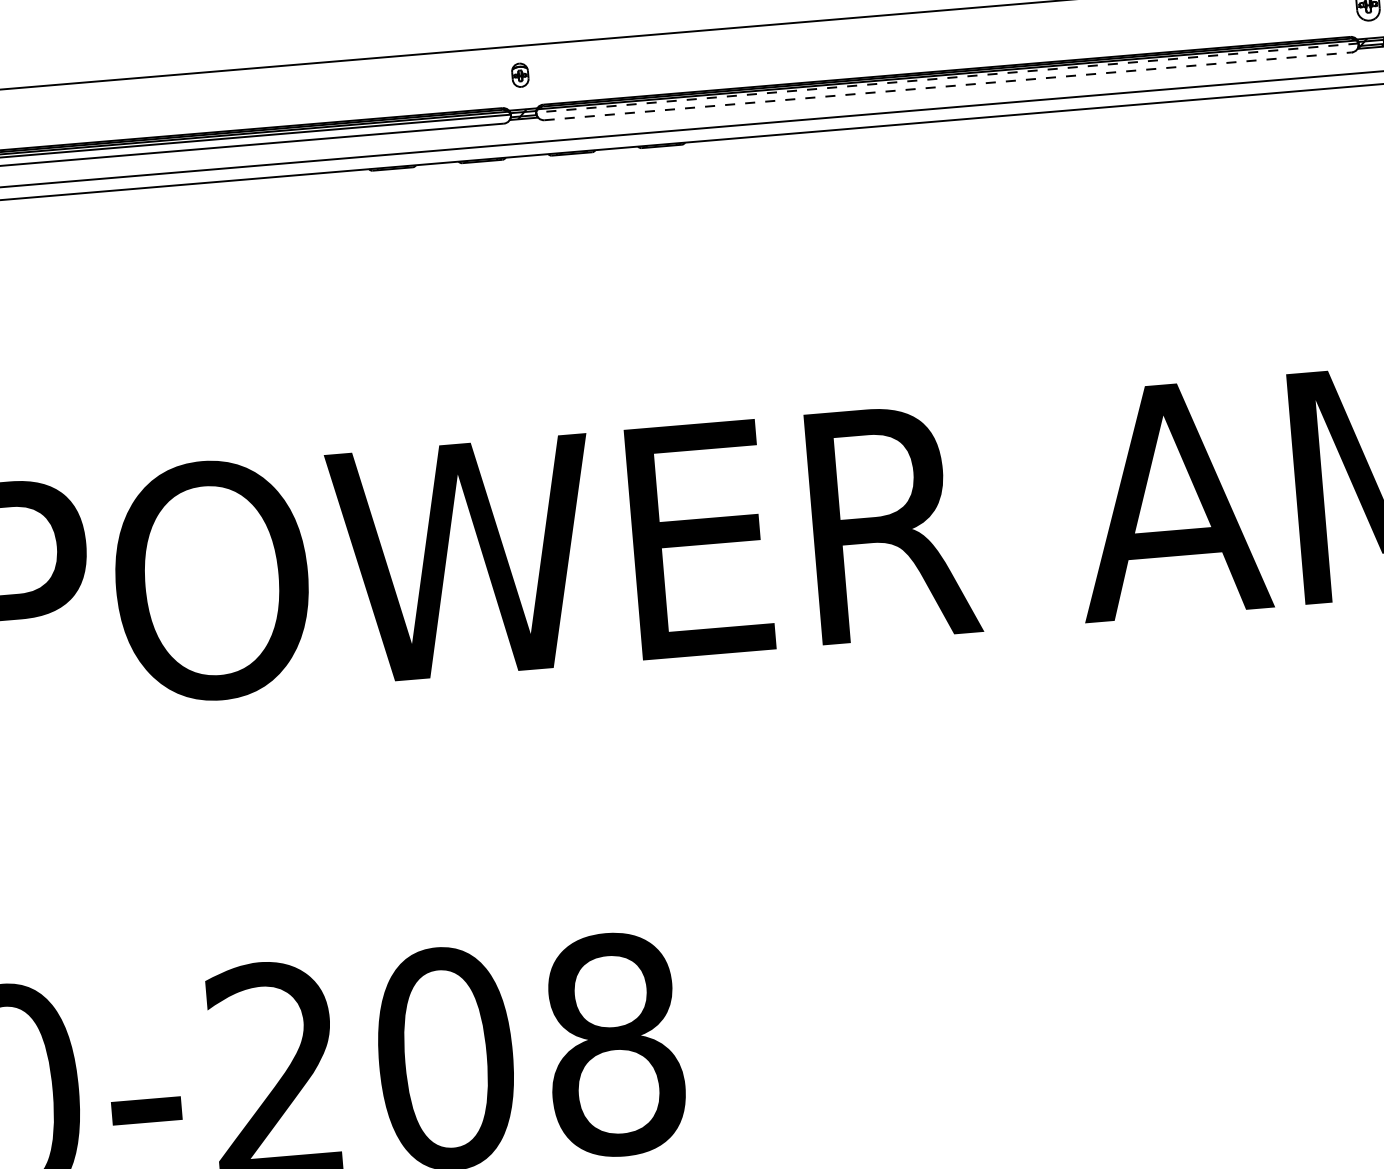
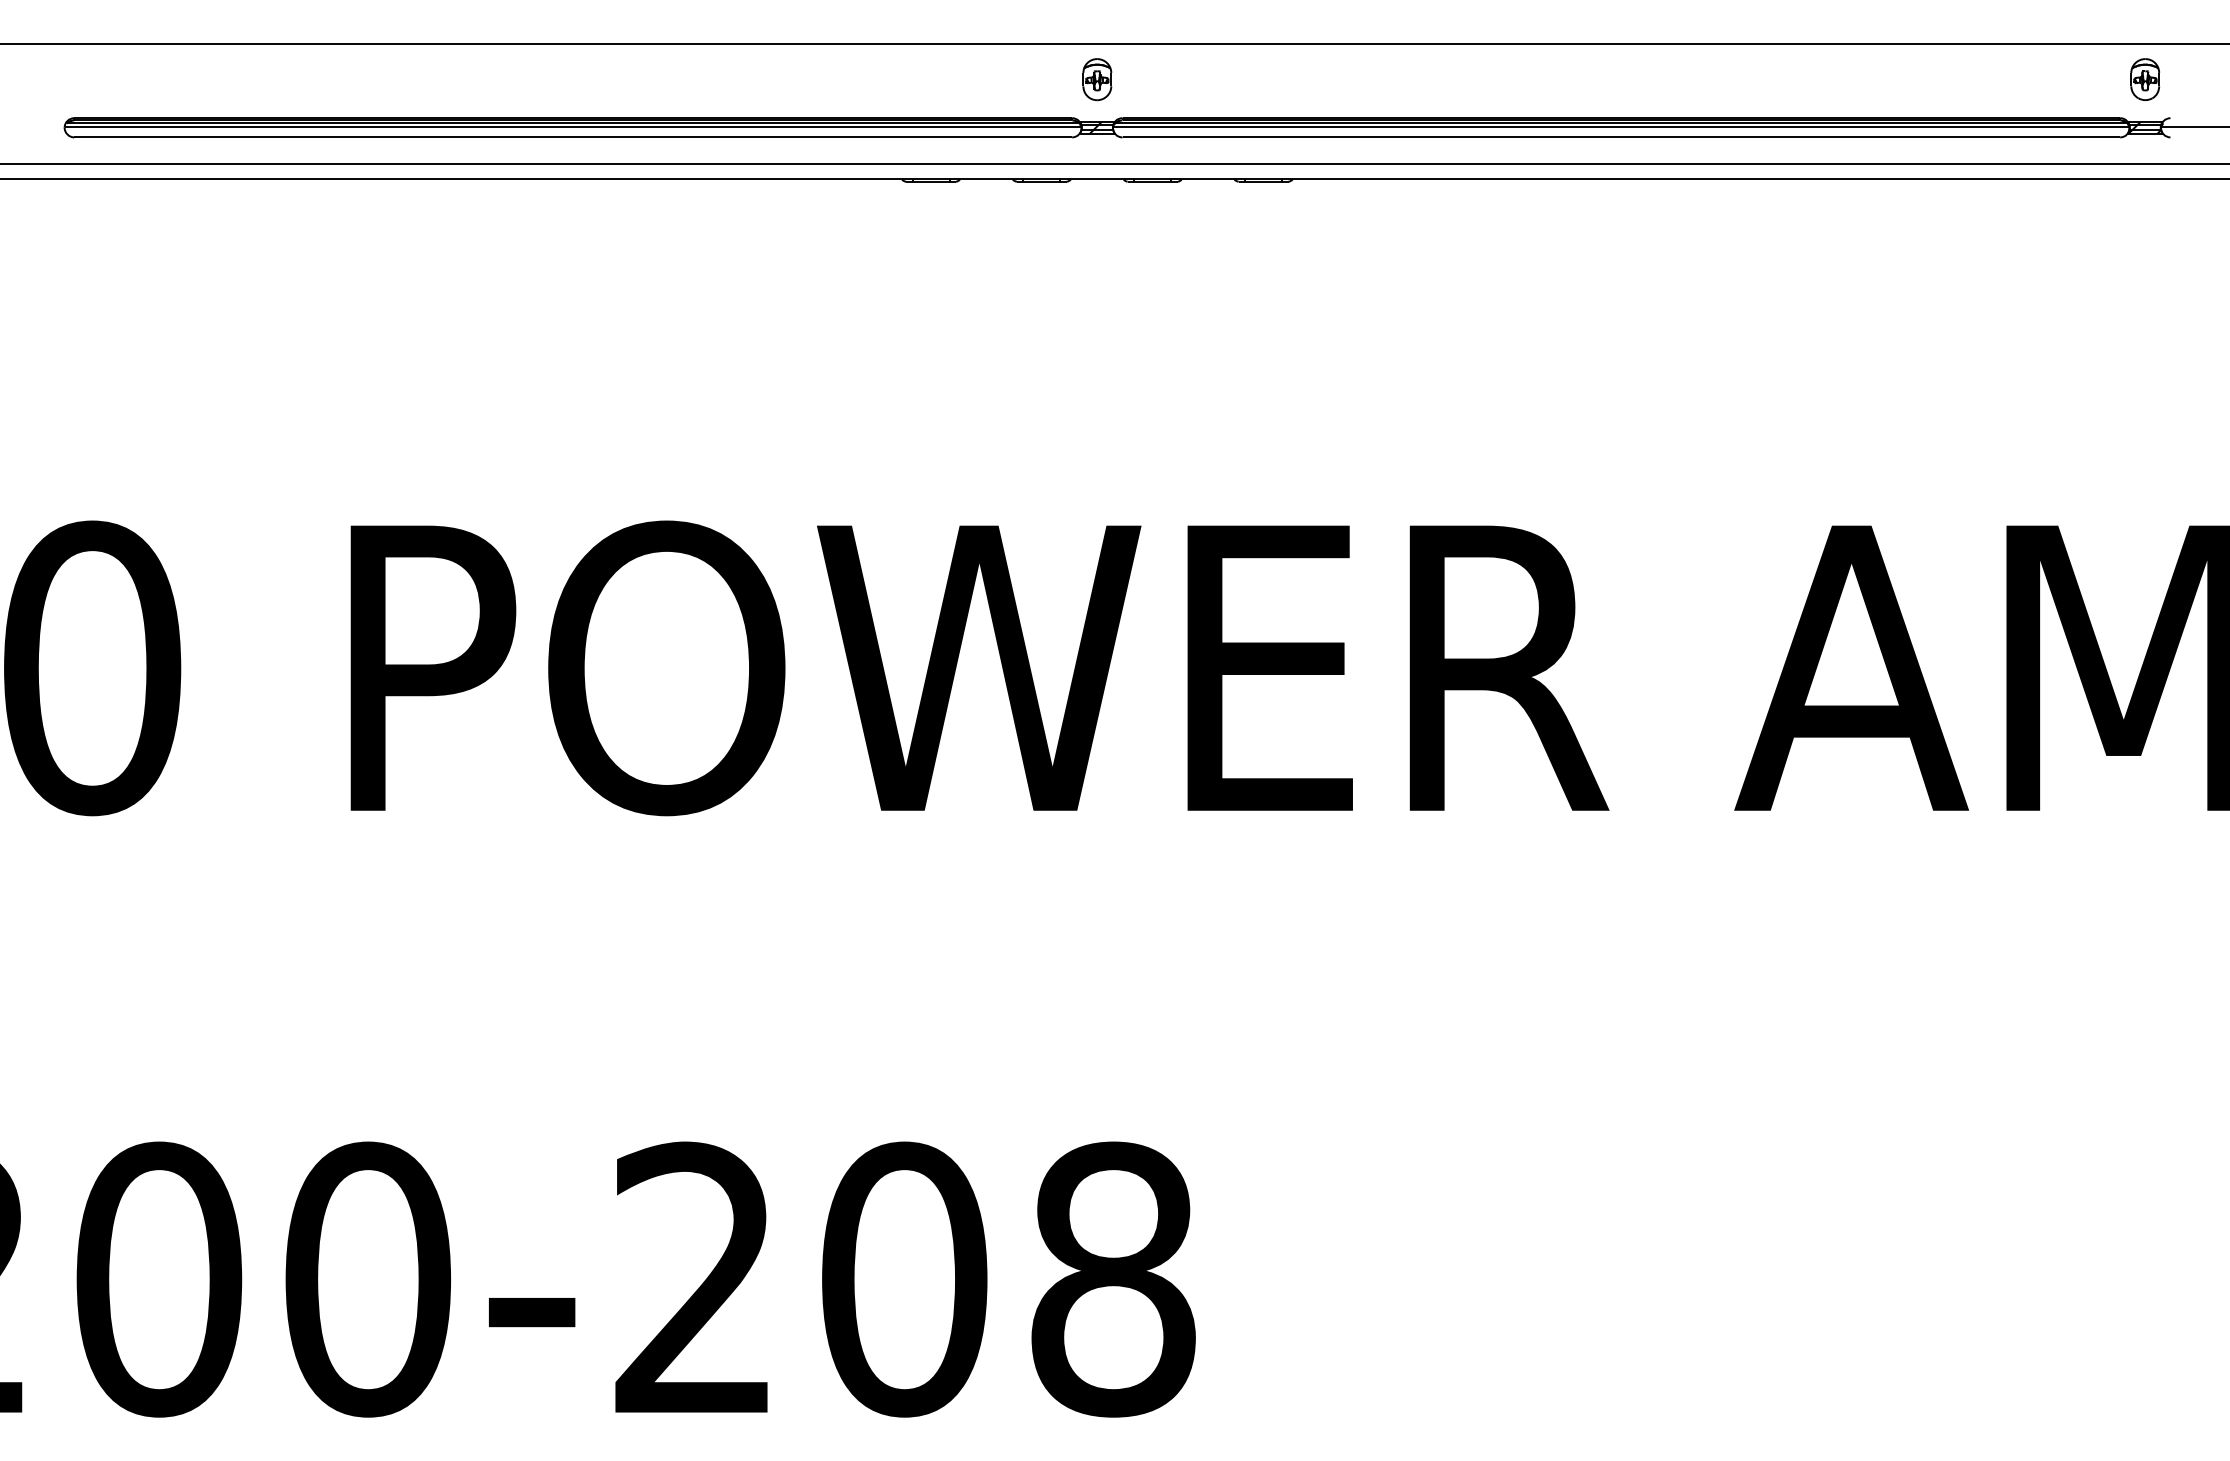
part: (520, 75) -> (1097, 79), size x1.43
line: (946, 78) -> (1620, 127), dashed -> solid
line: (949, 86) -> (1622, 137), dashed -> solid

